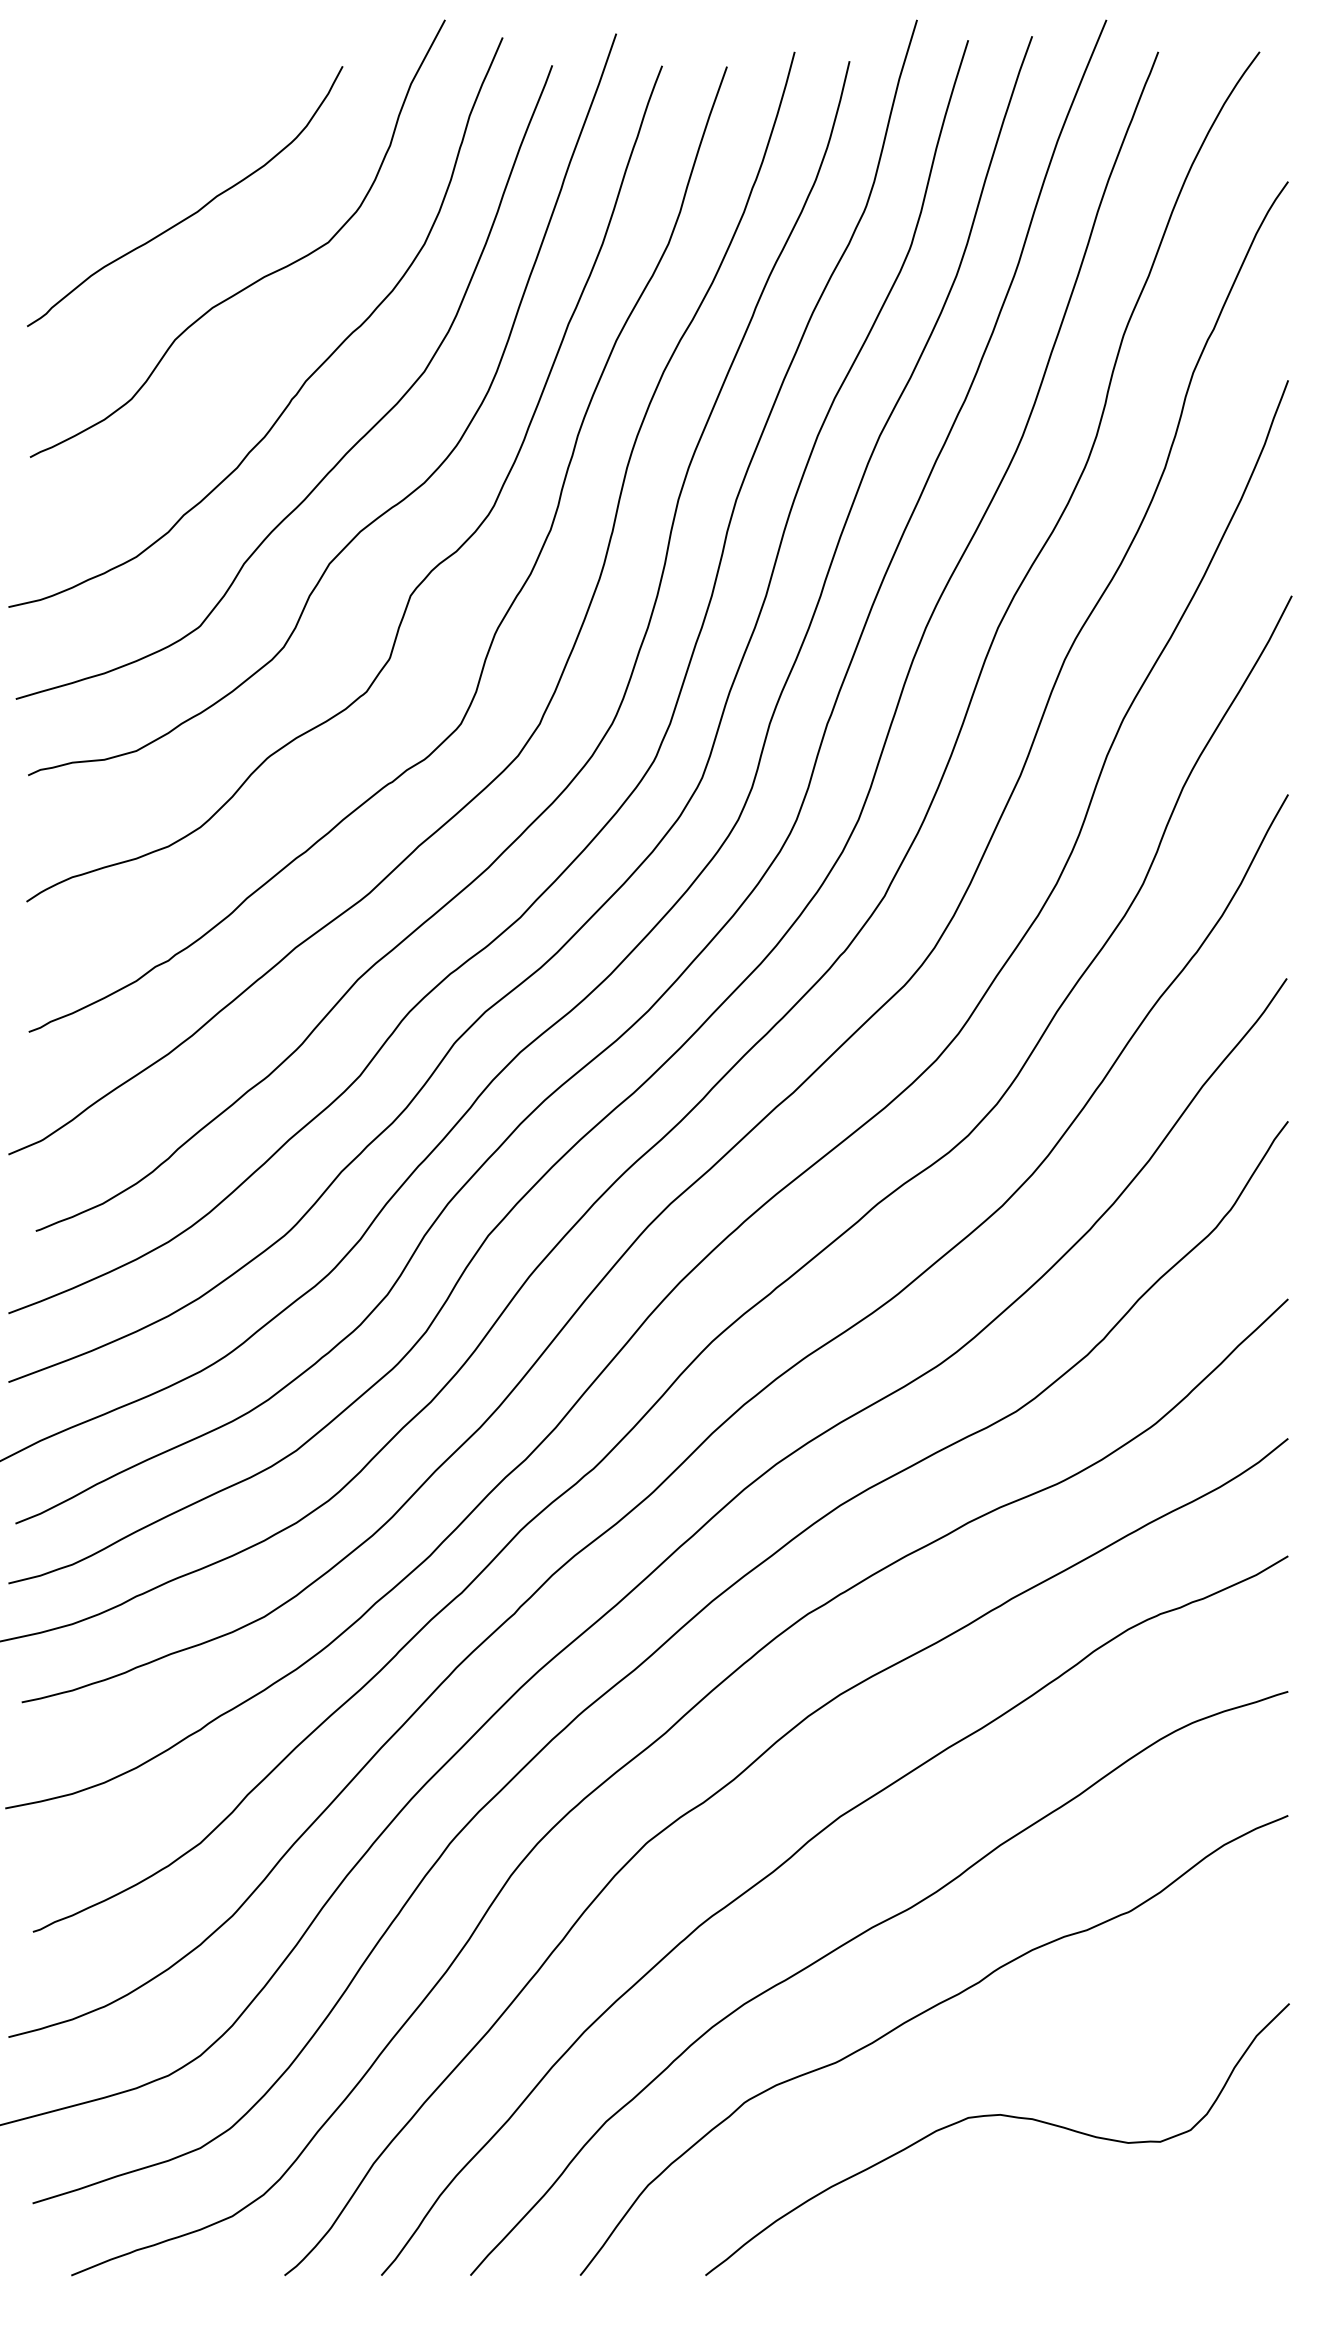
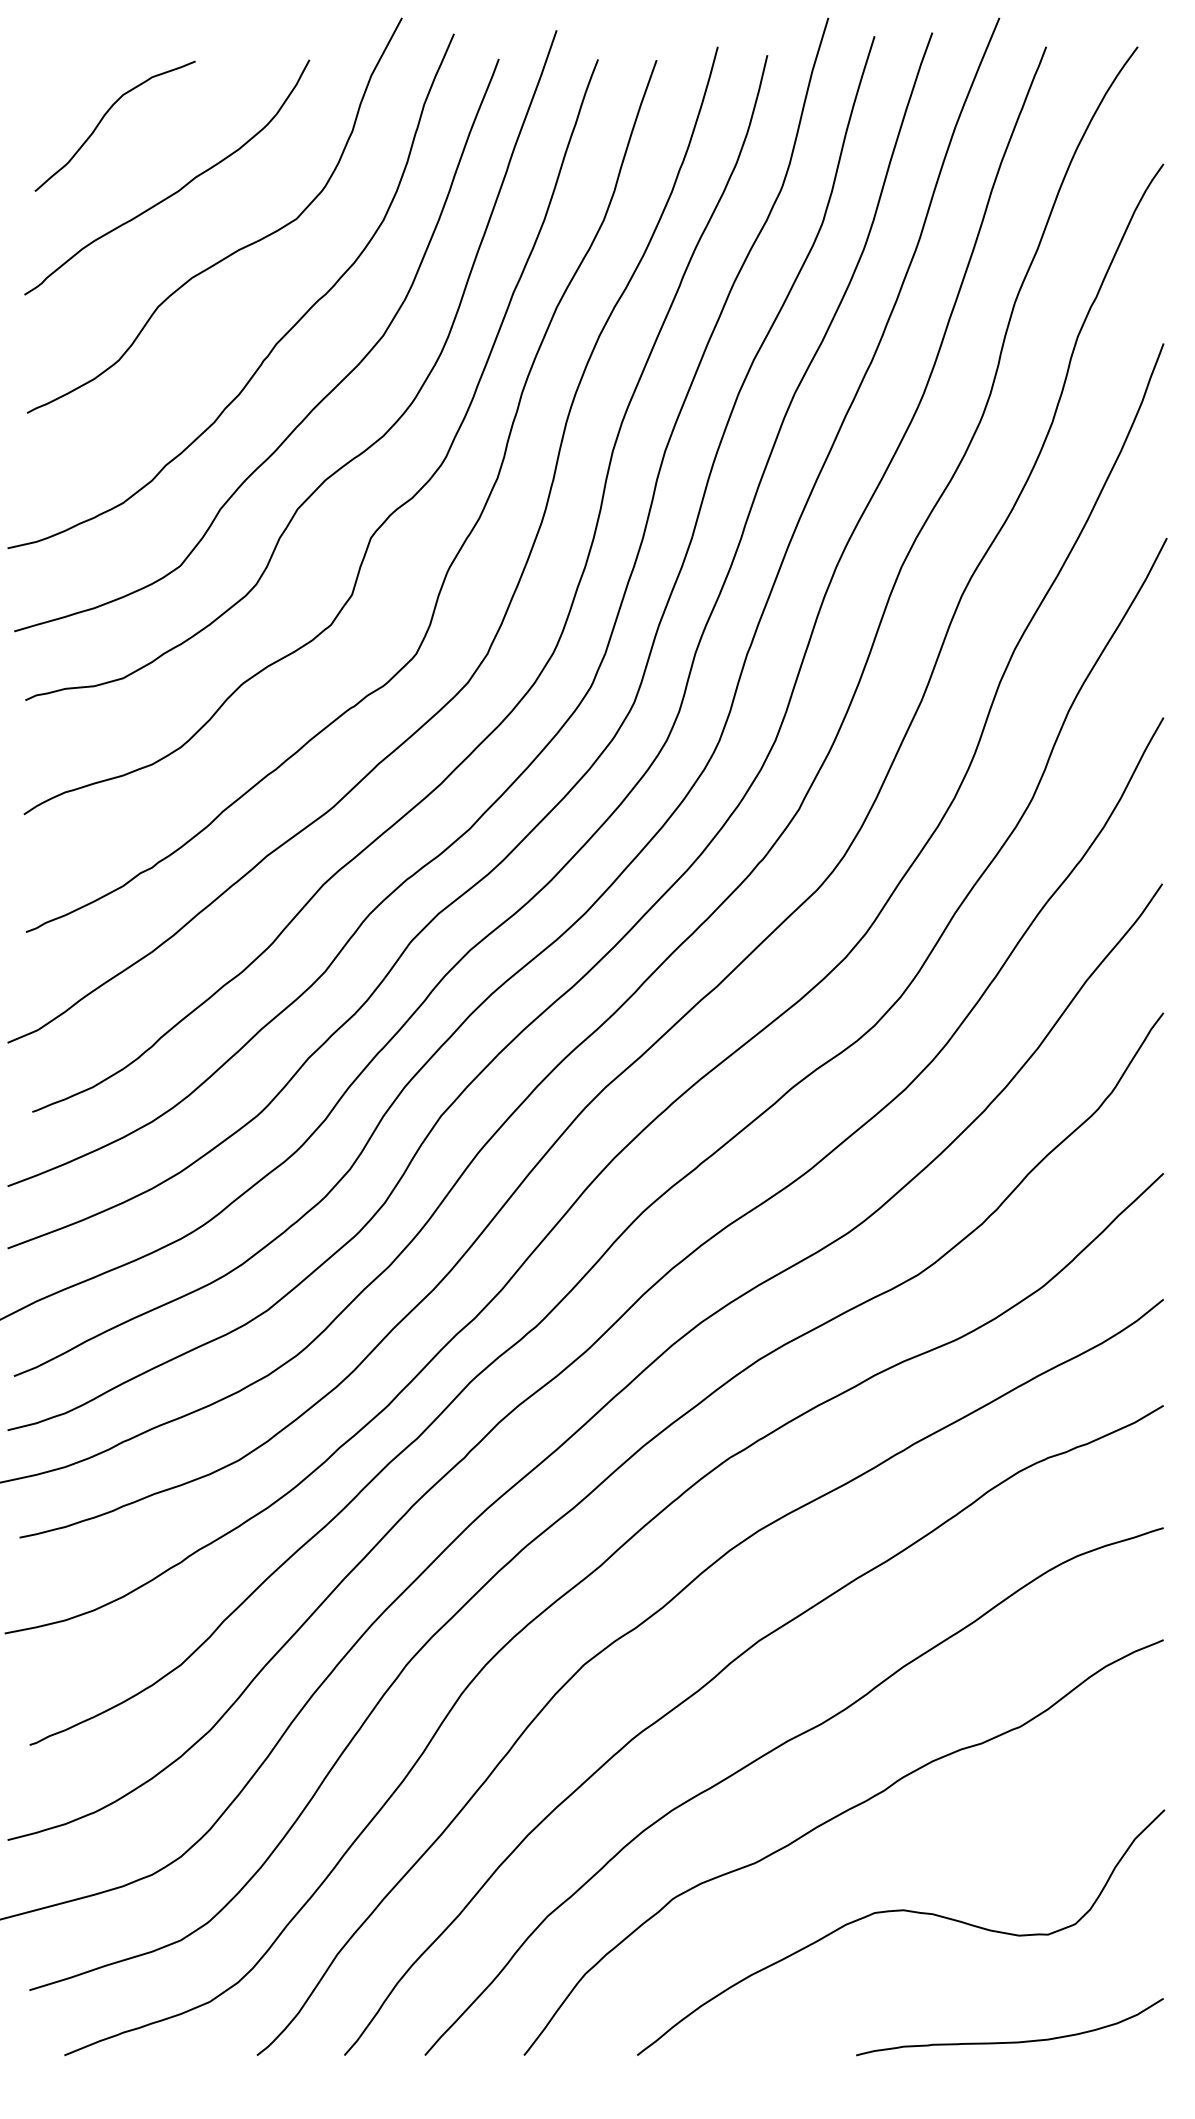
curve: (114, 131) -> (103, 118), added
curve: (1117, 2260) -> (1009, 2041), added

